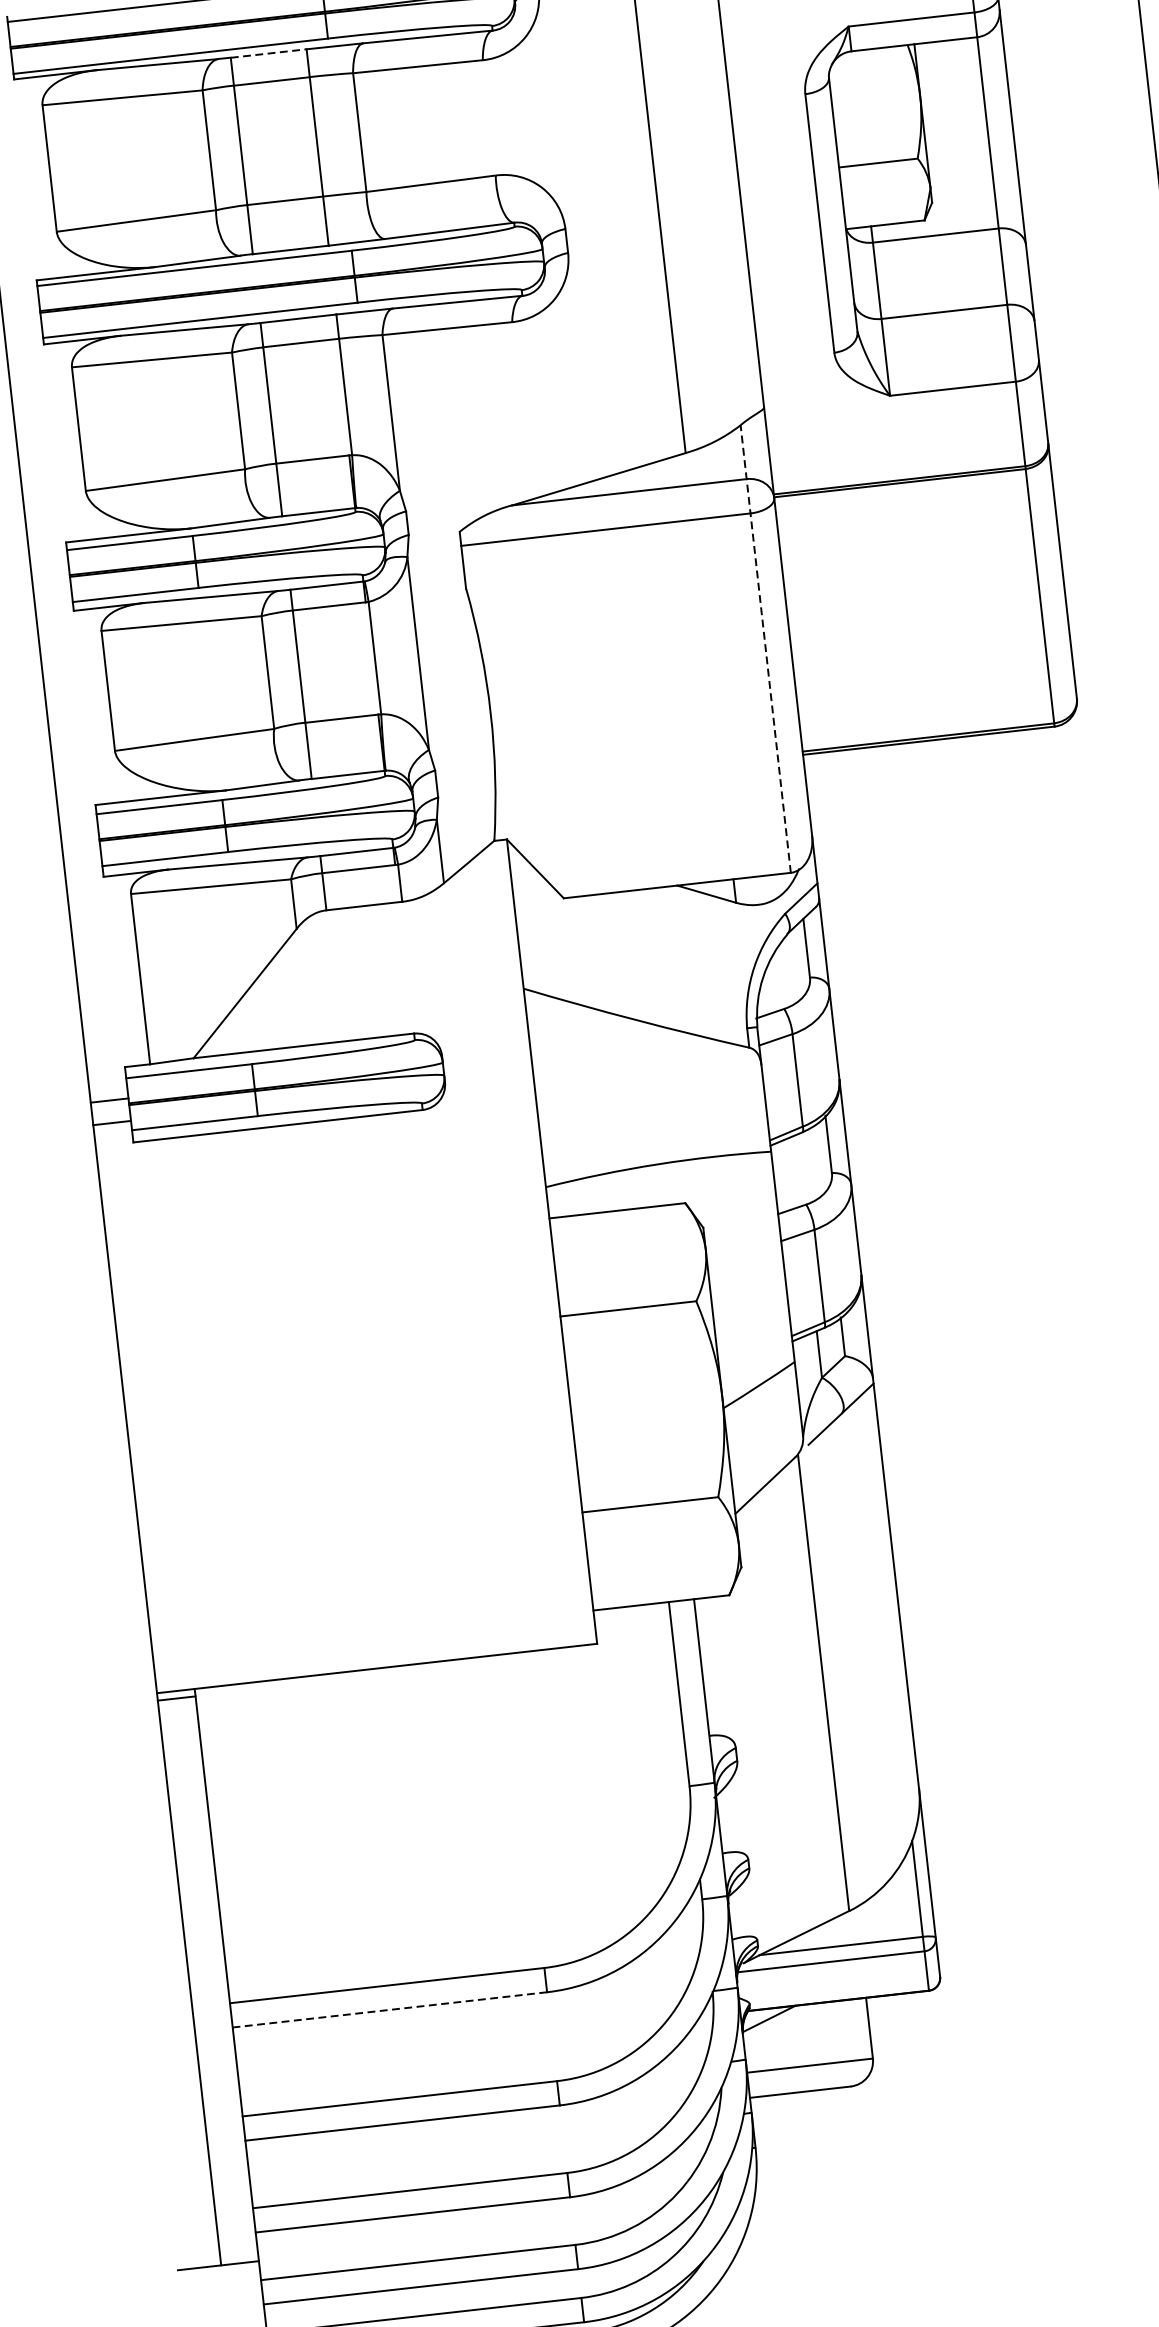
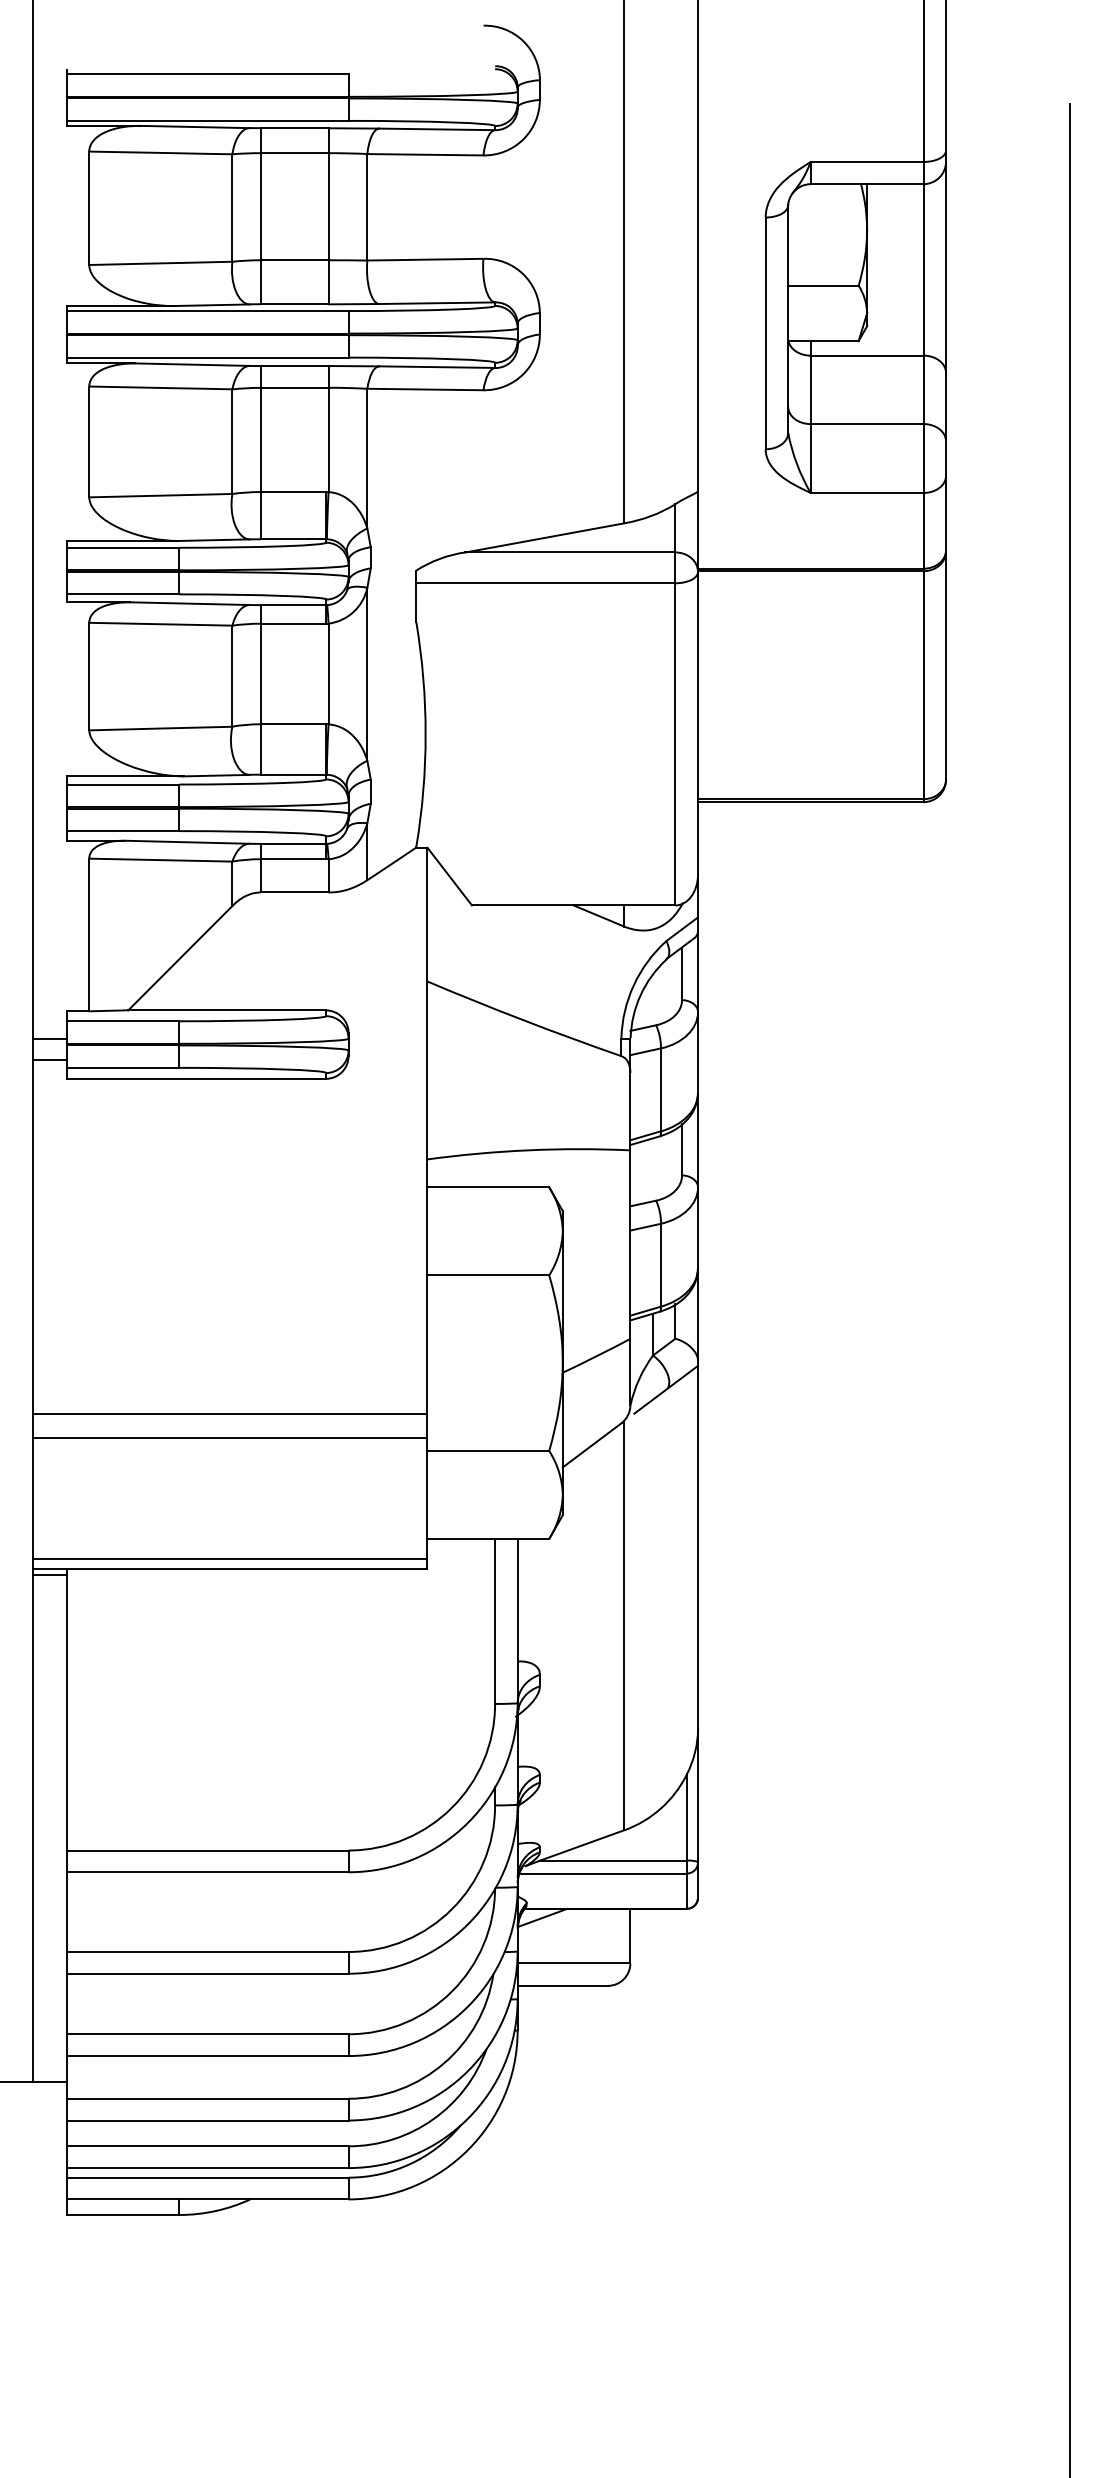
line: (268, 53) -> (294, 128), dashed -> solid
line: (765, 648) -> (675, 704), dashed -> solid
line: (357, 1496) -> (229, 1414), added
line: (360, 1523) -> (229, 1438), added
line: (375, 1657) -> (229, 1558), added
line: (389, 2010) -> (207, 1872), dashed -> solid

